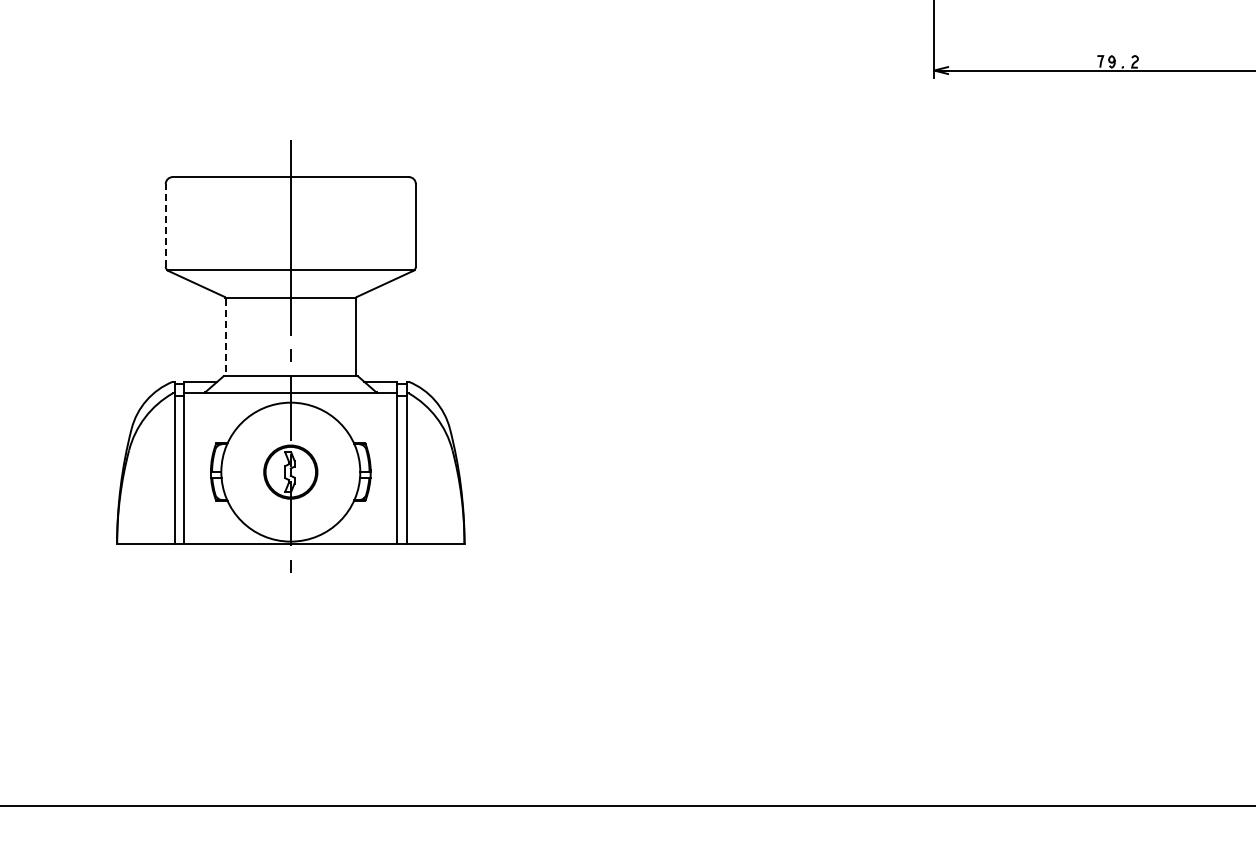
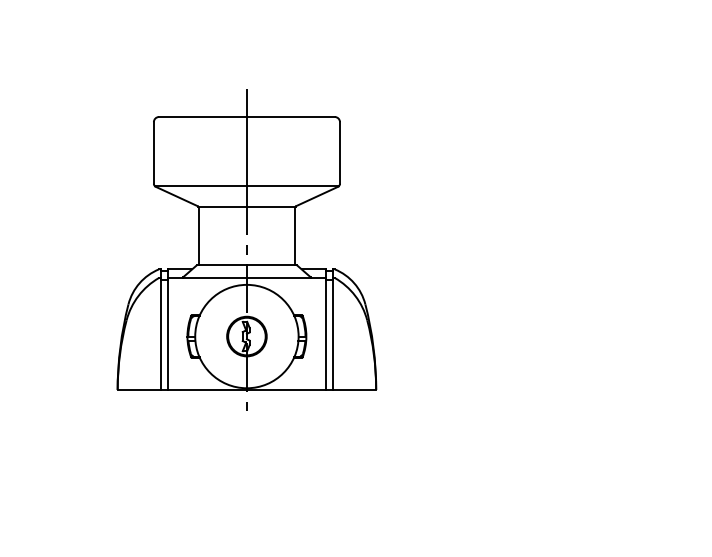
line: (165, 224) -> (153, 152), dashed -> solid
line: (225, 337) -> (198, 236), dashed -> solid

